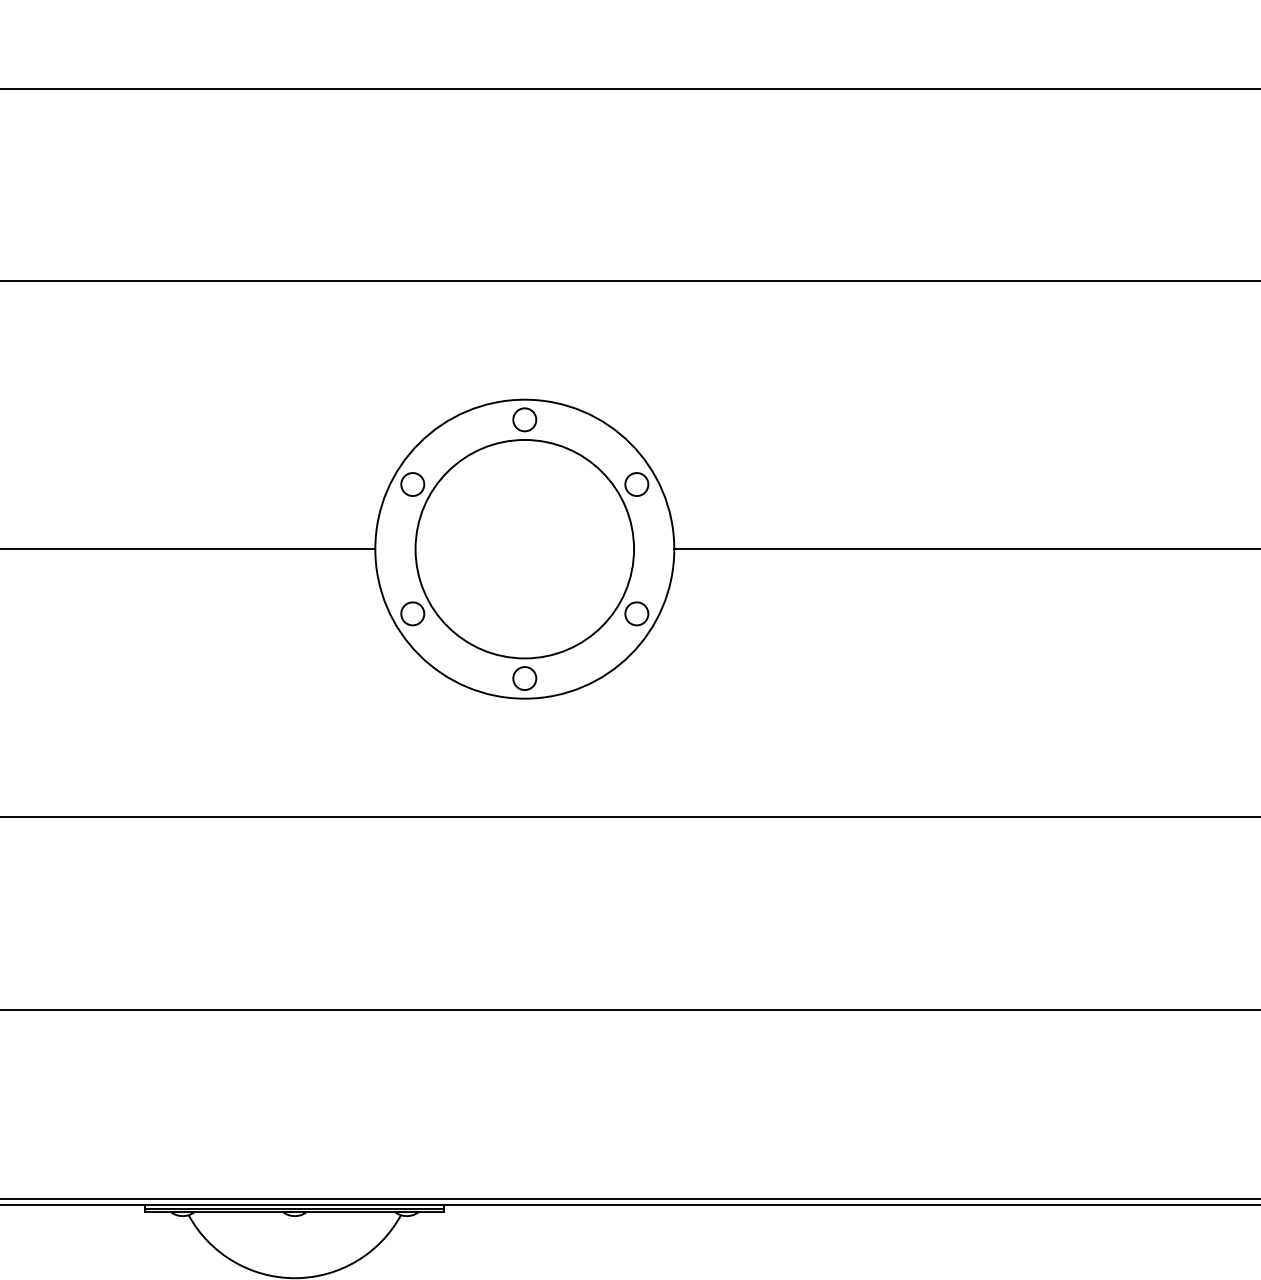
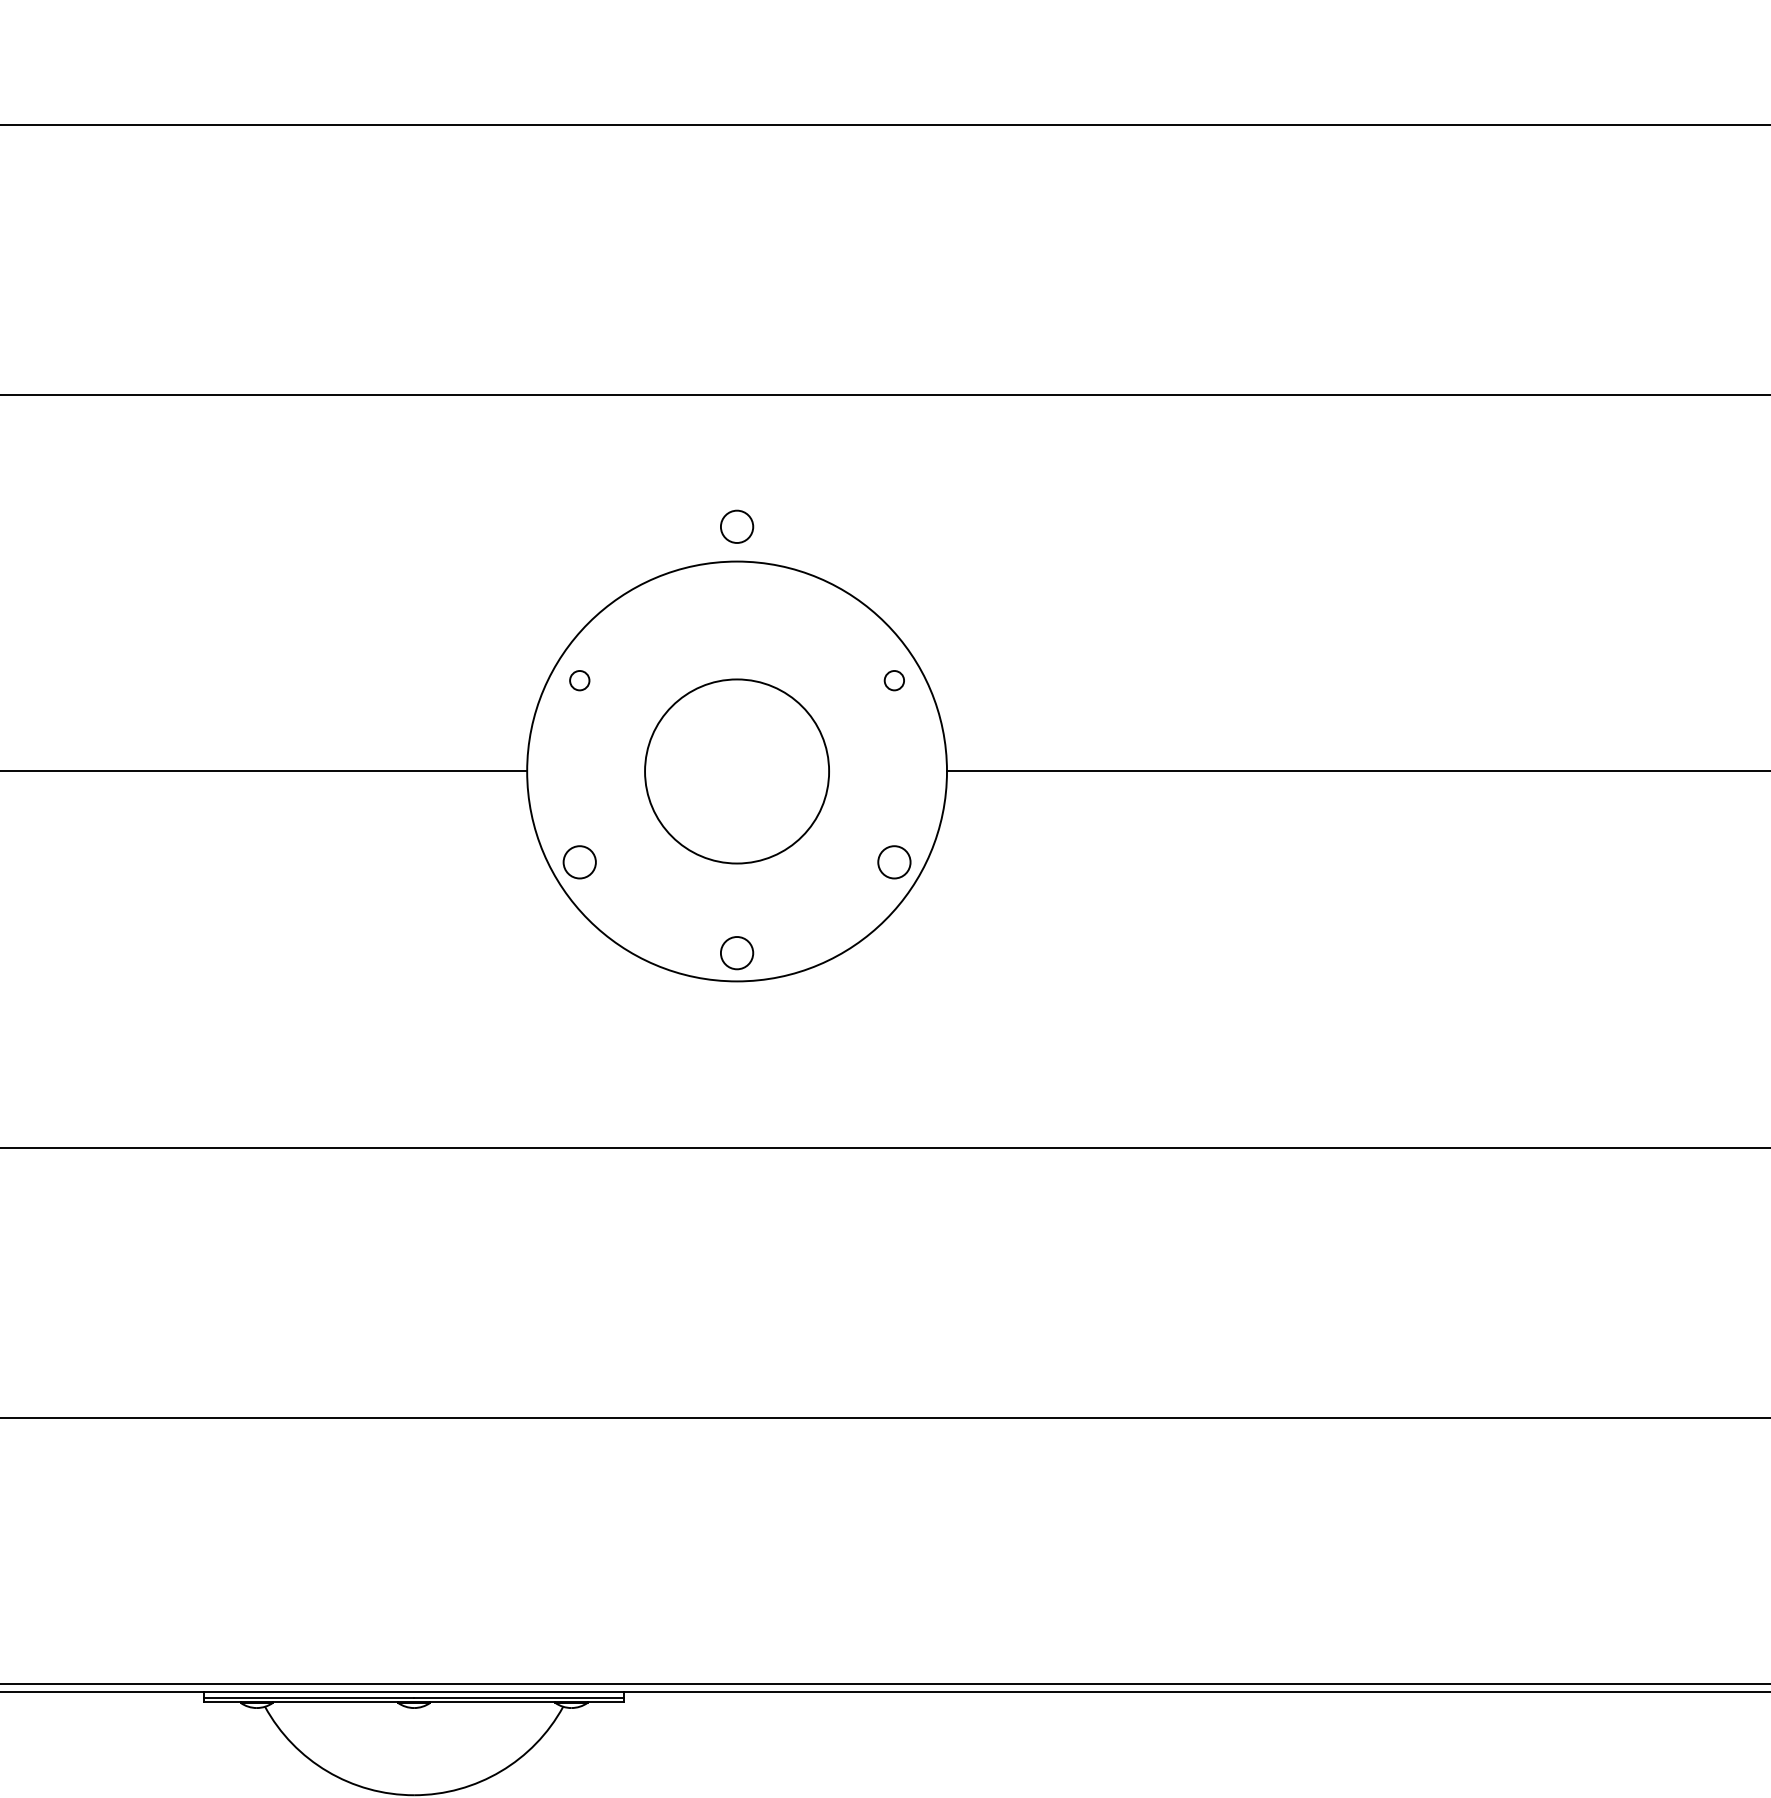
circle: (525, 419) -> (737, 526), moved
circle: (412, 484) -> (579, 680), size x0.6
circle: (636, 484) -> (894, 680), size x0.6
circle: (524, 549) -> (736, 771), size x0.6

